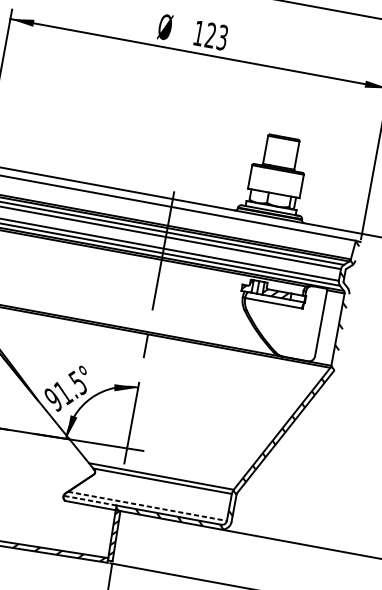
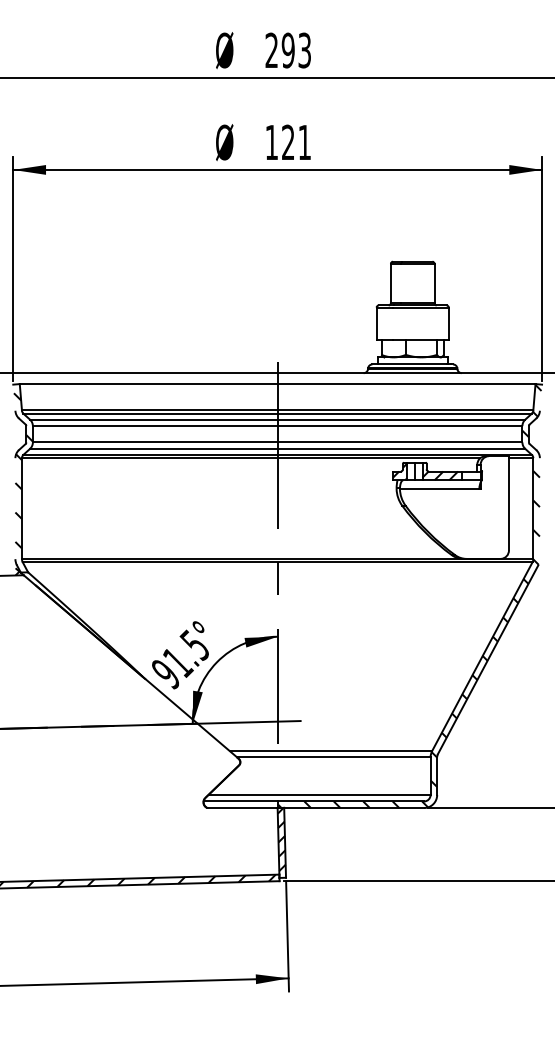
text: (222, 37) -> (304, 142), 123 -> 121
line: (90, 500) -> (240, 801), dashed -> solid
line: (148, 506) -> (320, 794), dashed -> solid

